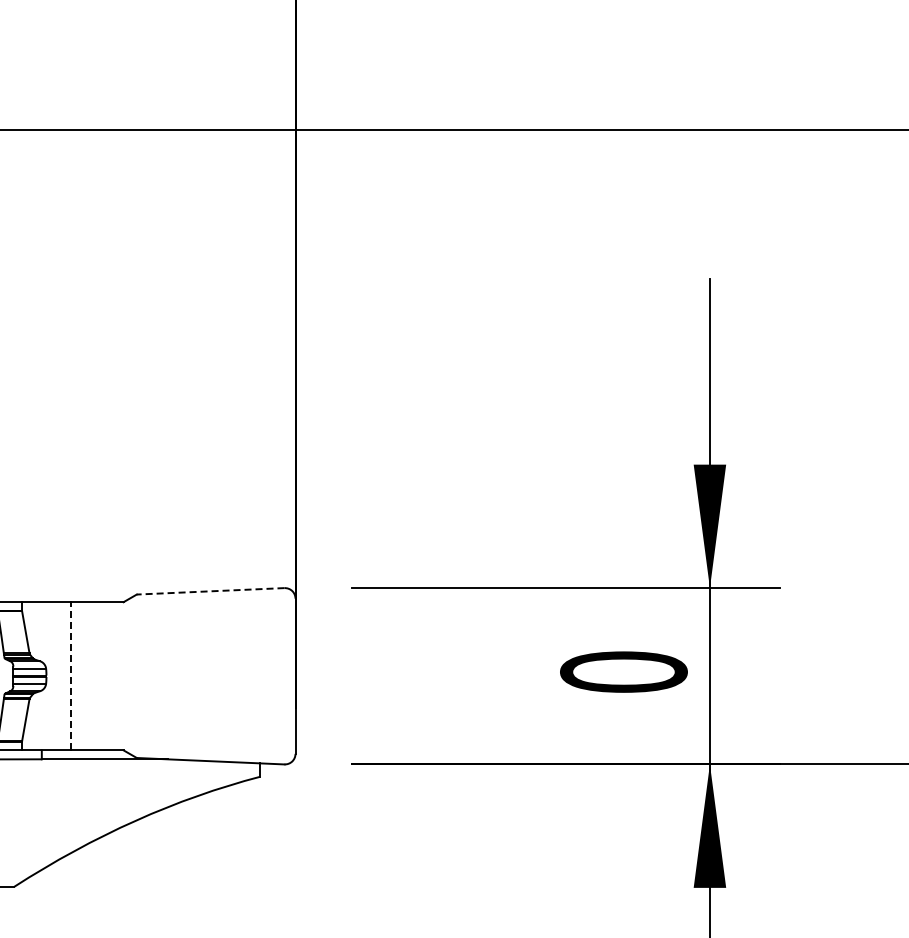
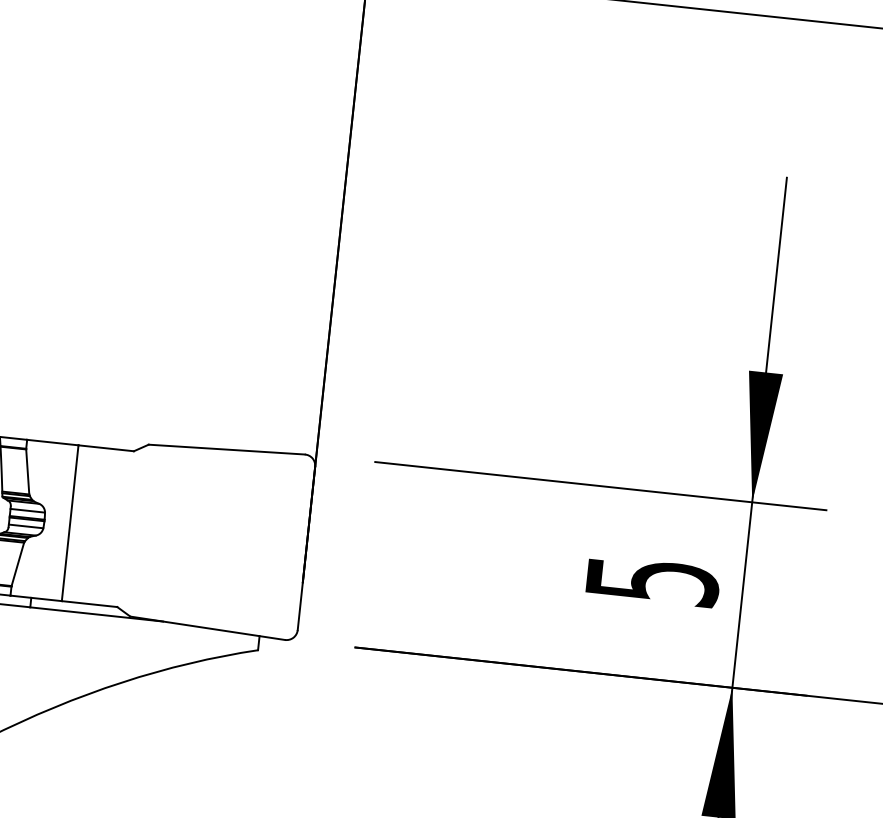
line: (210, 591) -> (226, 449), dashed -> solid
text: (623, 671) -> (651, 580), 0 -> 5
line: (70, 675) -> (69, 522), dashed -> solid

